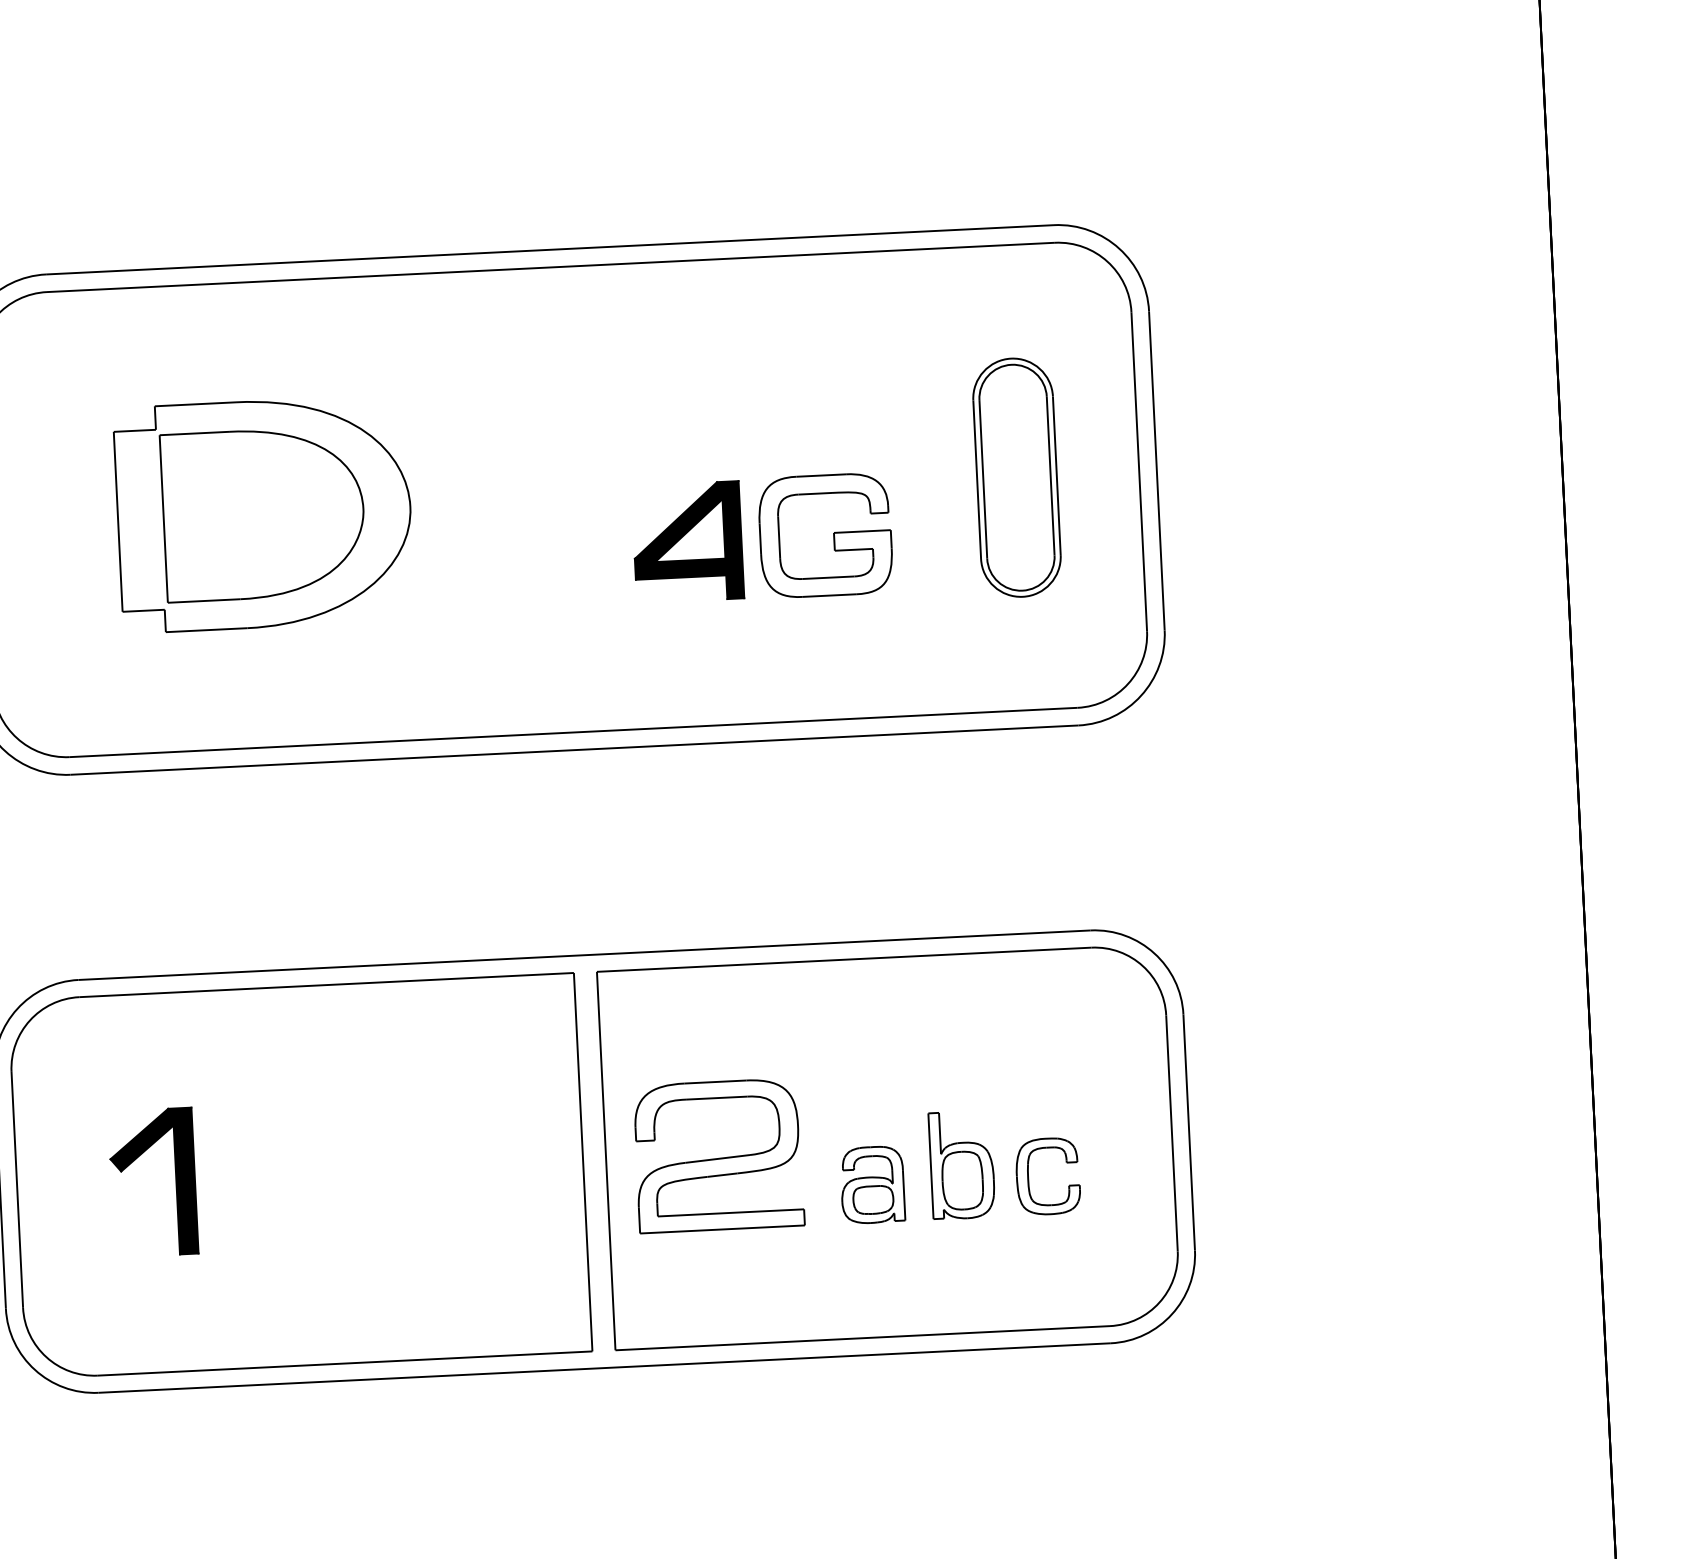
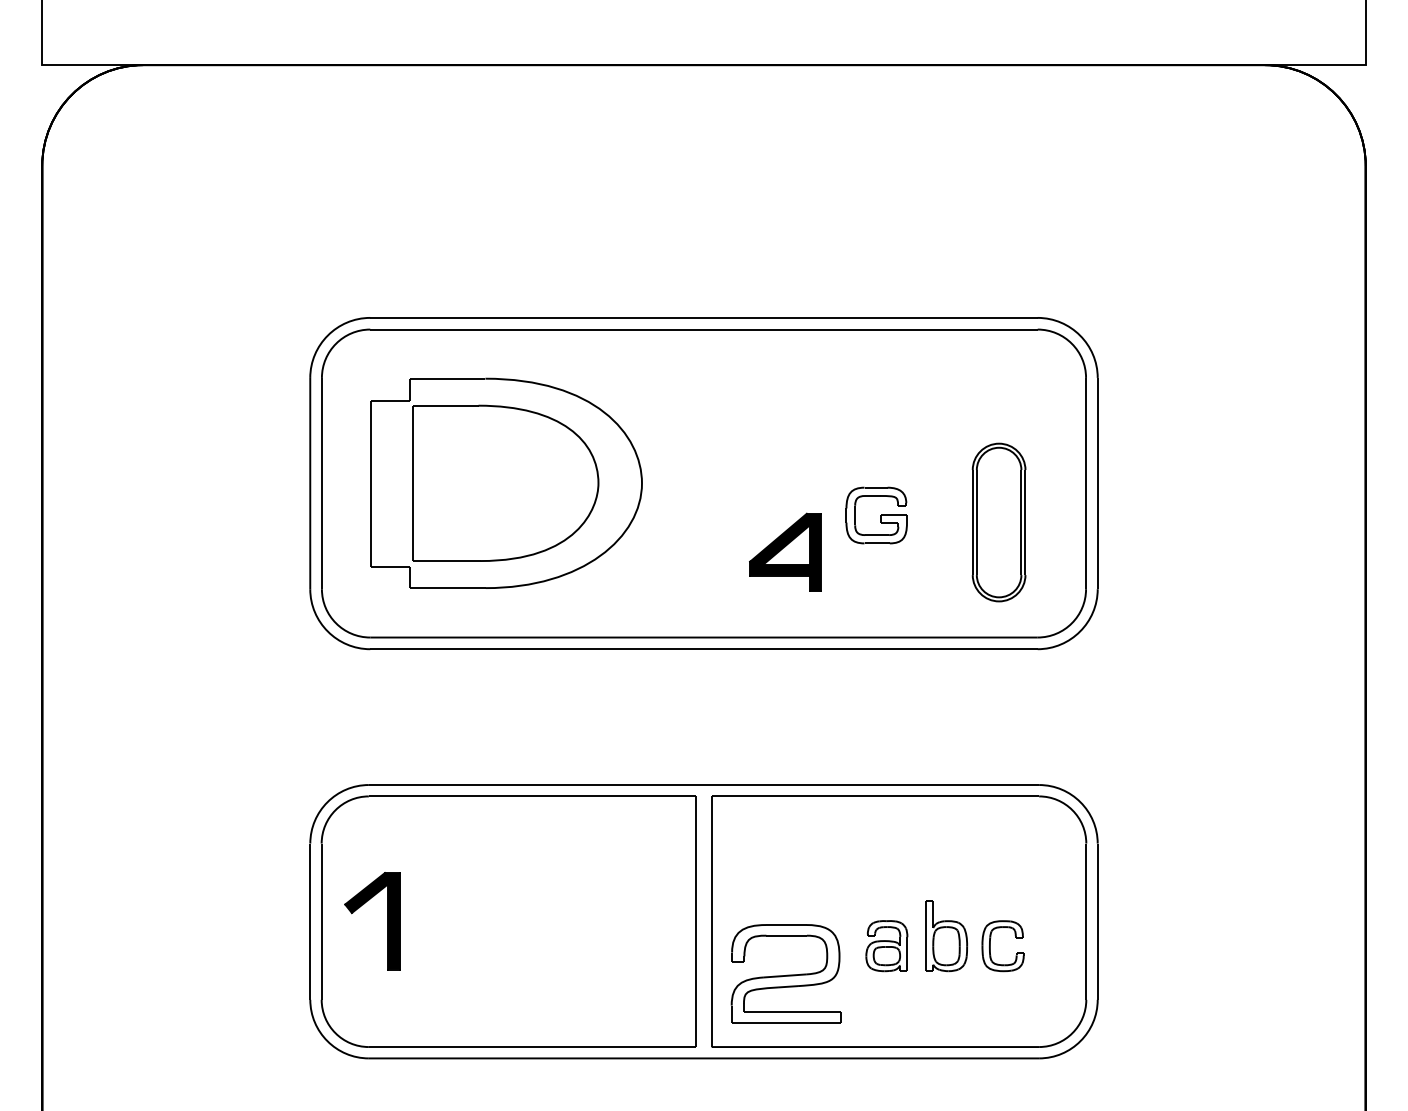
part: (1016, 477) -> (998, 522), moved
part: (263, 512) -> (506, 482), size x1.4
part: (825, 535) -> (876, 515), size x0.7
part: (687, 540) -> (785, 551), moved
part: (717, 1155) -> (785, 973), moved
part: (175, 1181) -> (387, 921), moved

